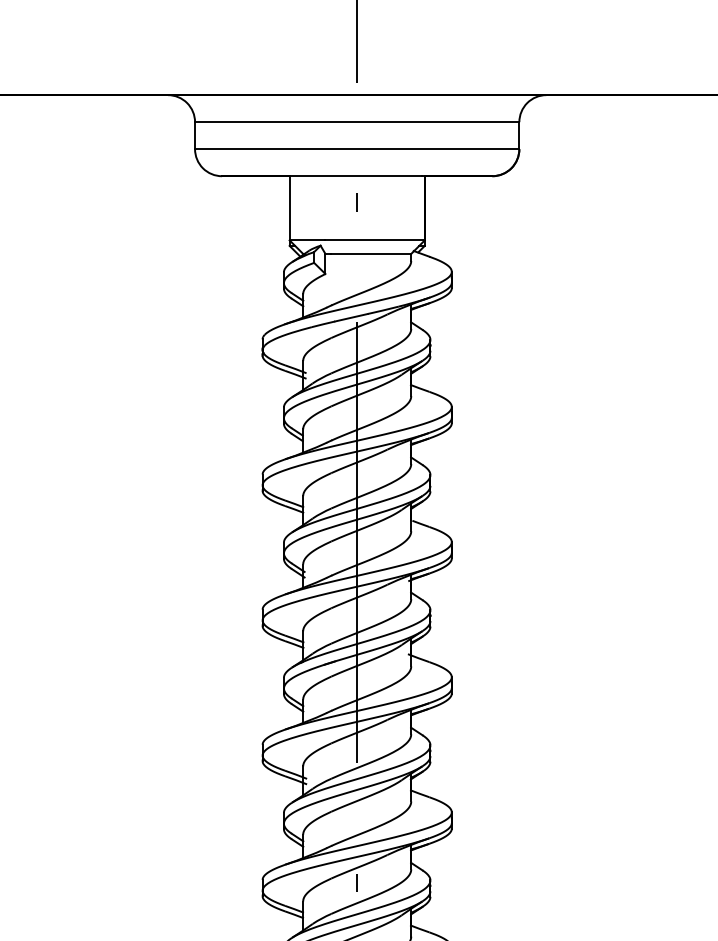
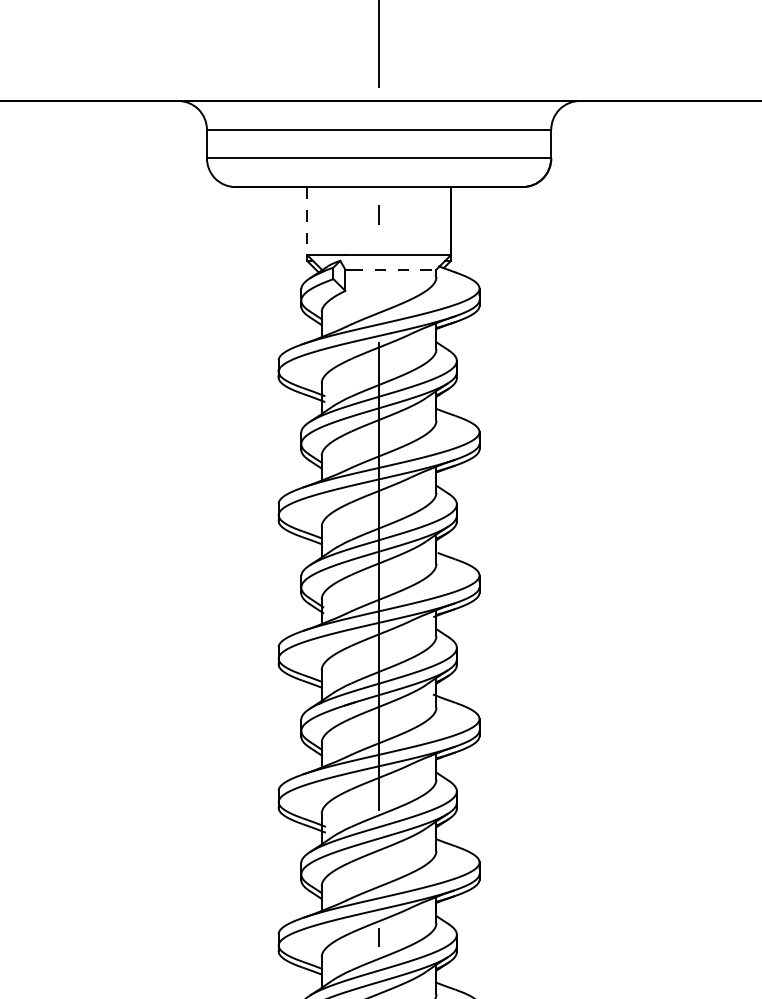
line: (289, 208) -> (307, 221), solid -> dashed
line: (371, 253) -> (394, 269), solid -> dashed

